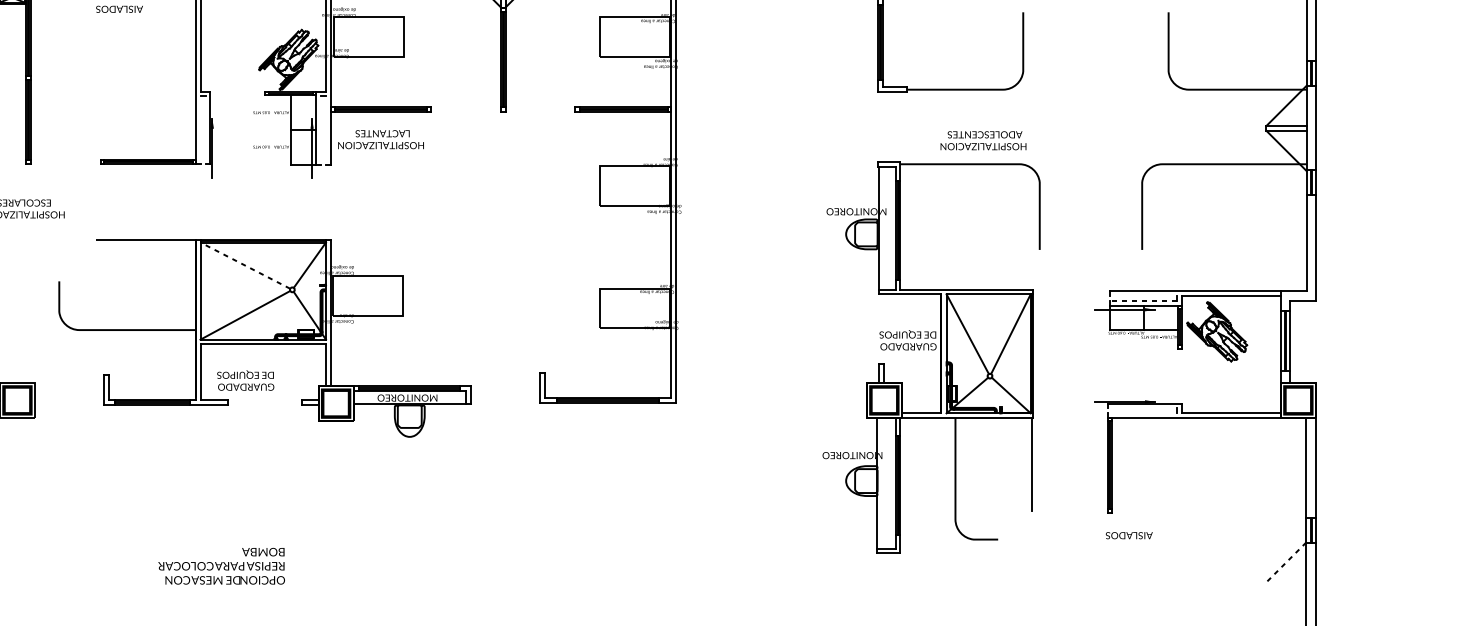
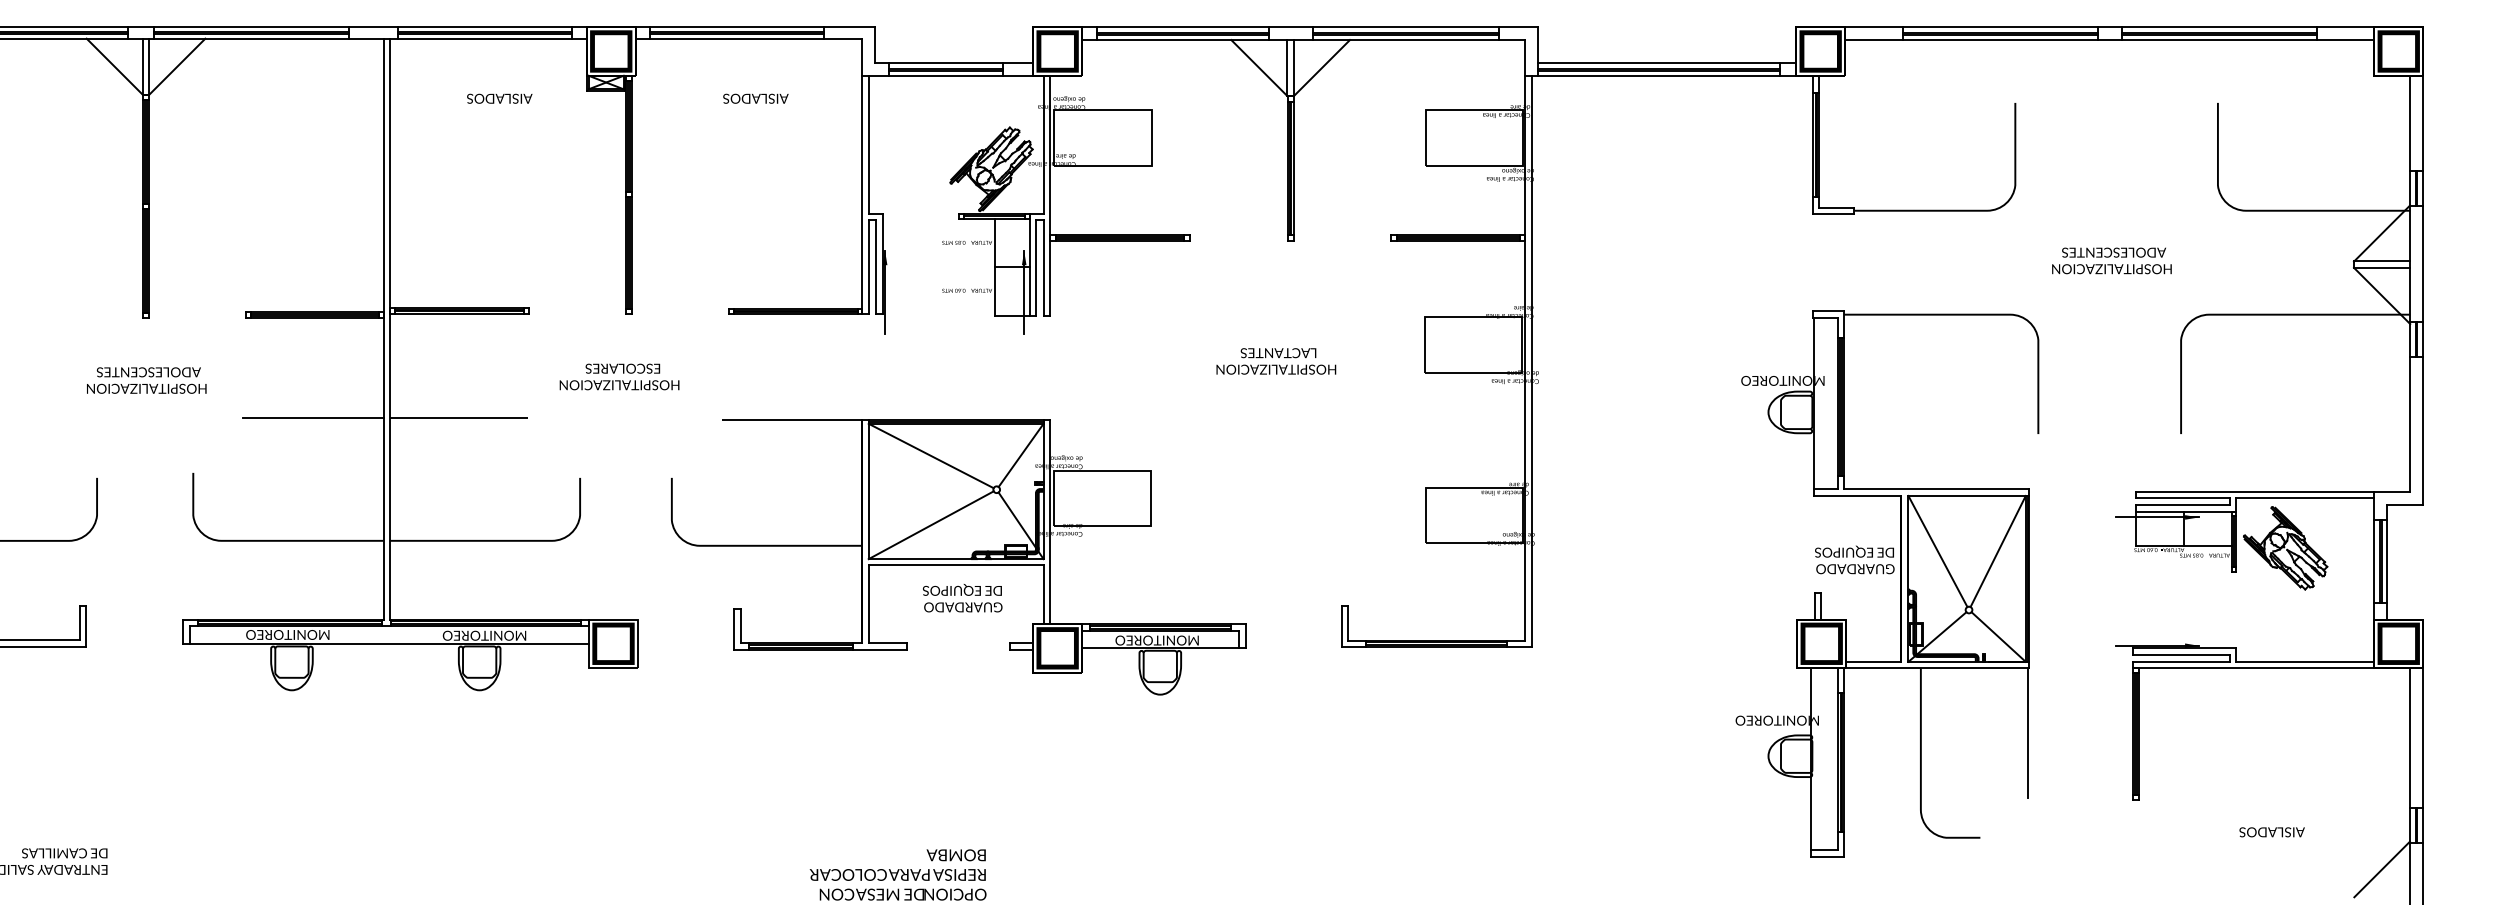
line: (201, 129) -> (869, 266), added
line: (206, 129) -> (876, 266), added
line: (320, 131) -> (1036, 268), added
line: (325, 131) -> (1043, 268), added
text: (381, 139) -> (1276, 361), moved
text: (983, 140) -> (2111, 260), moved
line: (244, 265) -> (930, 455), dashed -> solid
line: (1143, 296) -> (2183, 498), added
line: (1143, 301) -> (2182, 505), dashed -> solid
text: (245, 380) -> (962, 598), moved
line: (1142, 408) -> (2181, 654), added
line: (1142, 413) -> (2181, 661), added
text: (1128, 535) -> (2271, 832), moved
line: (1285, 562) -> (2381, 869), dashed -> solid

